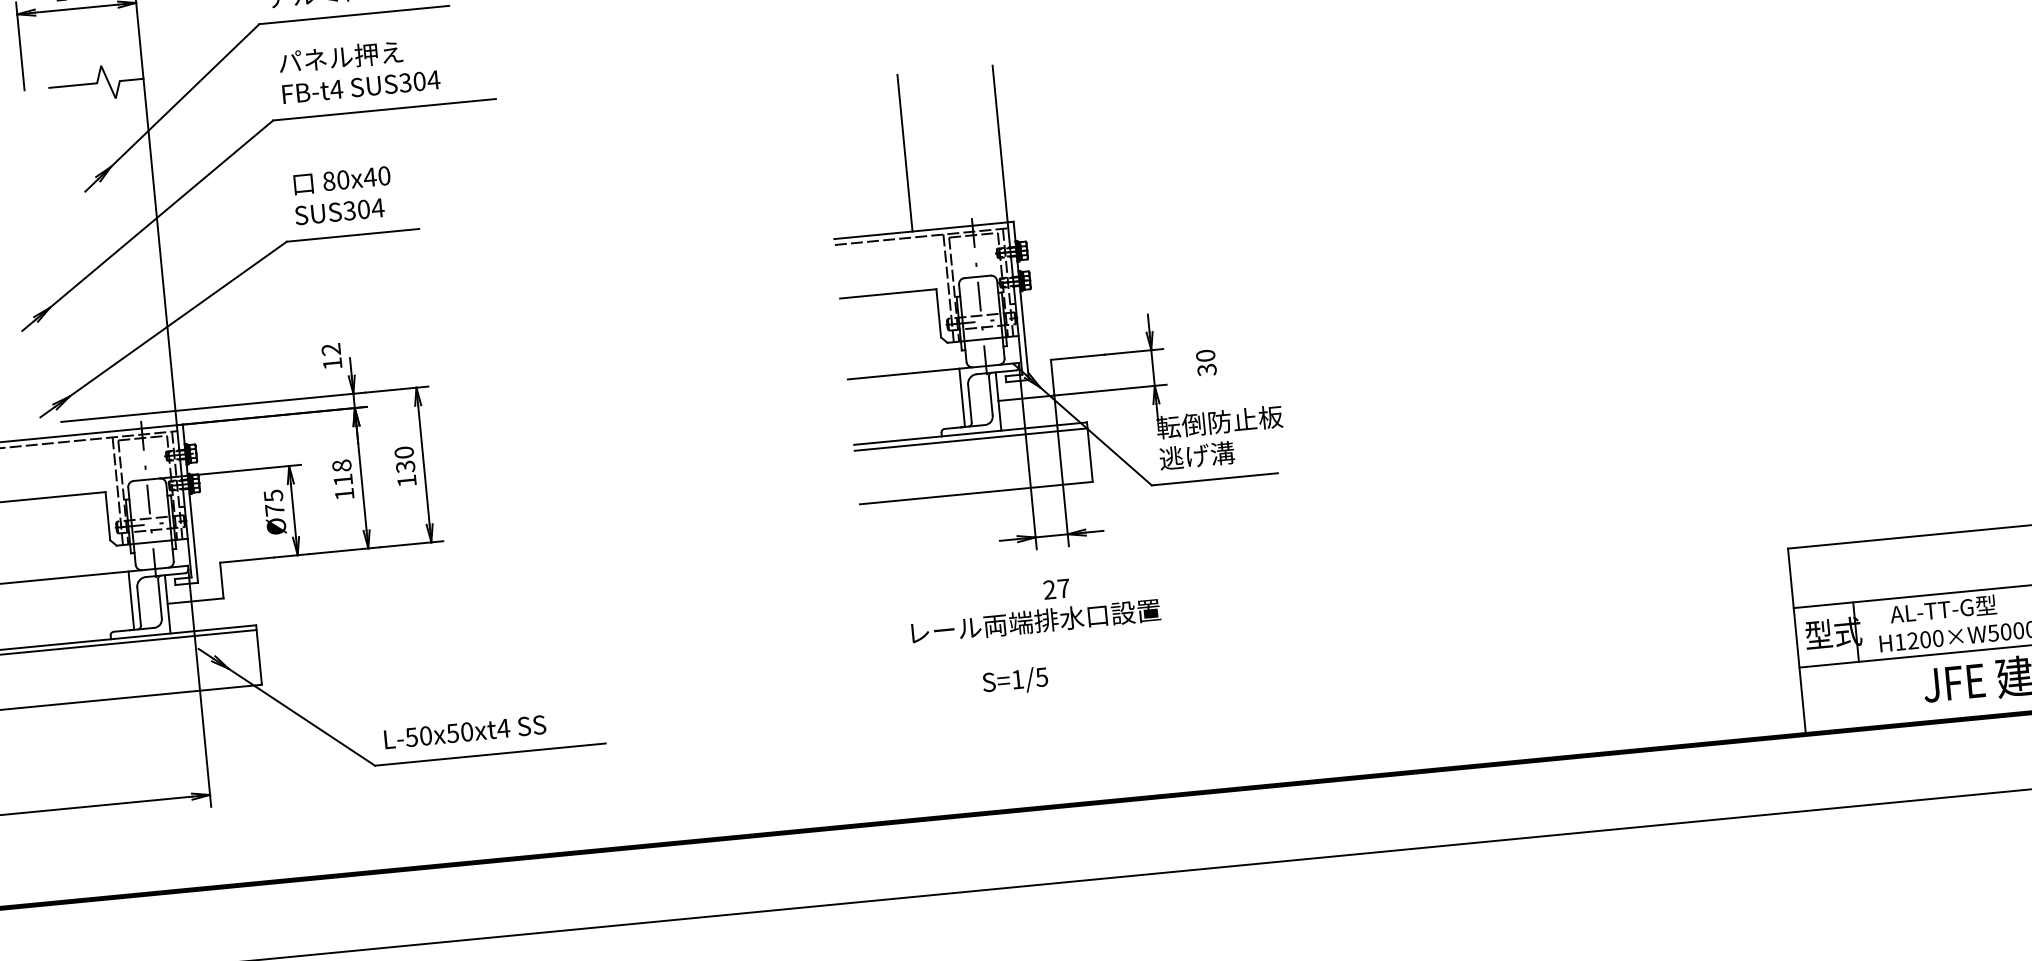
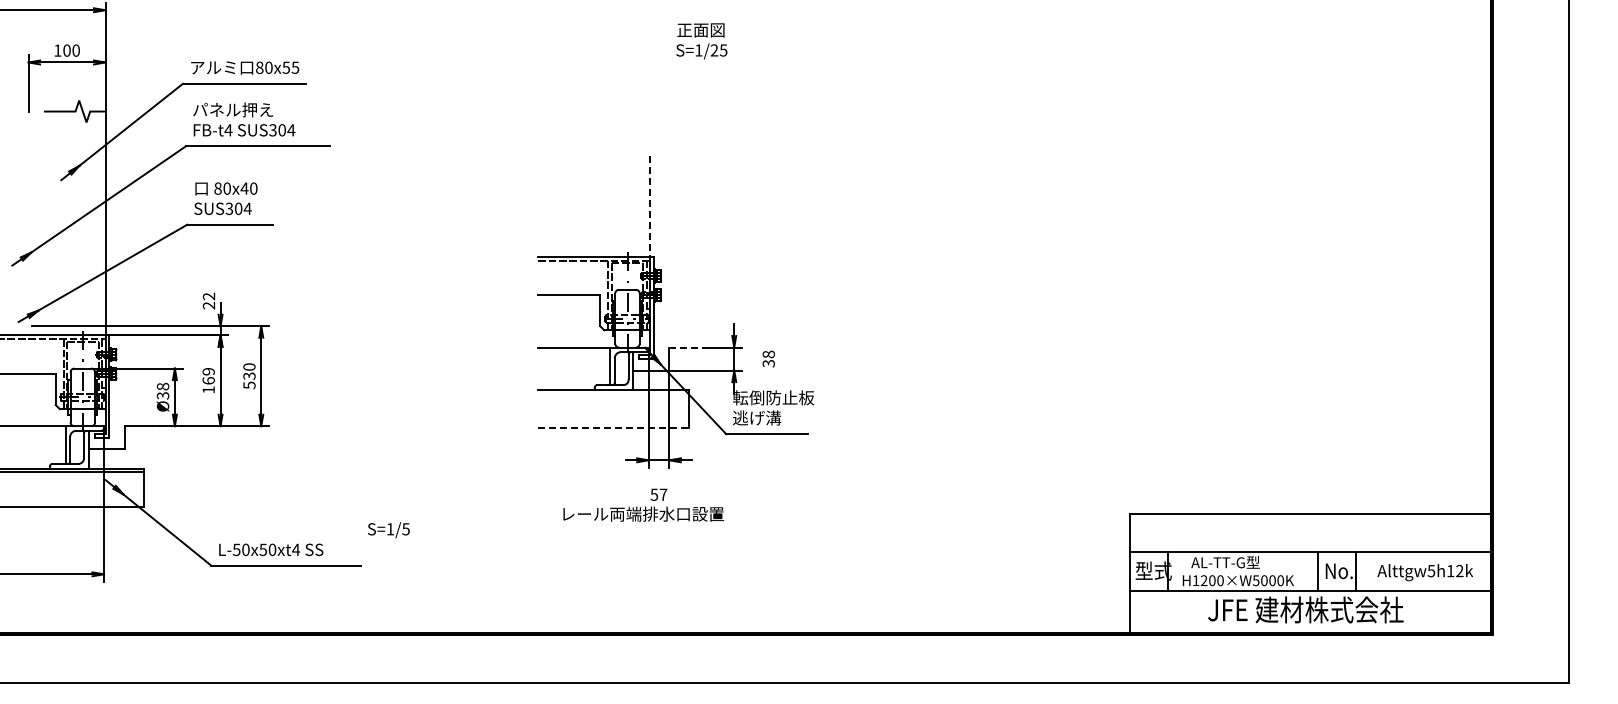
line: (1000, 144) -> (650, 206), solid -> dashed
line: (904, 152) -> (588, 205), removed
text: (1205, 355) -> (768, 354), 30 -> 38
line: (1078, 357) -> (687, 347), solid -> dashed
text: (331, 363) -> (208, 305), 12 -> 22
line: (971, 439) -> (613, 393), removed
text: (342, 471) -> (208, 375), 118 -> 169
text: (407, 481) -> (249, 385), 130 -> 530
line: (976, 493) -> (613, 428), solid -> dashed
text: (273, 501) -> (162, 390), Ø75 -> Ø38
text: (1049, 589) -> (654, 494), 27 -> 57
text: (1014, 681) -> (388, 530), moved

